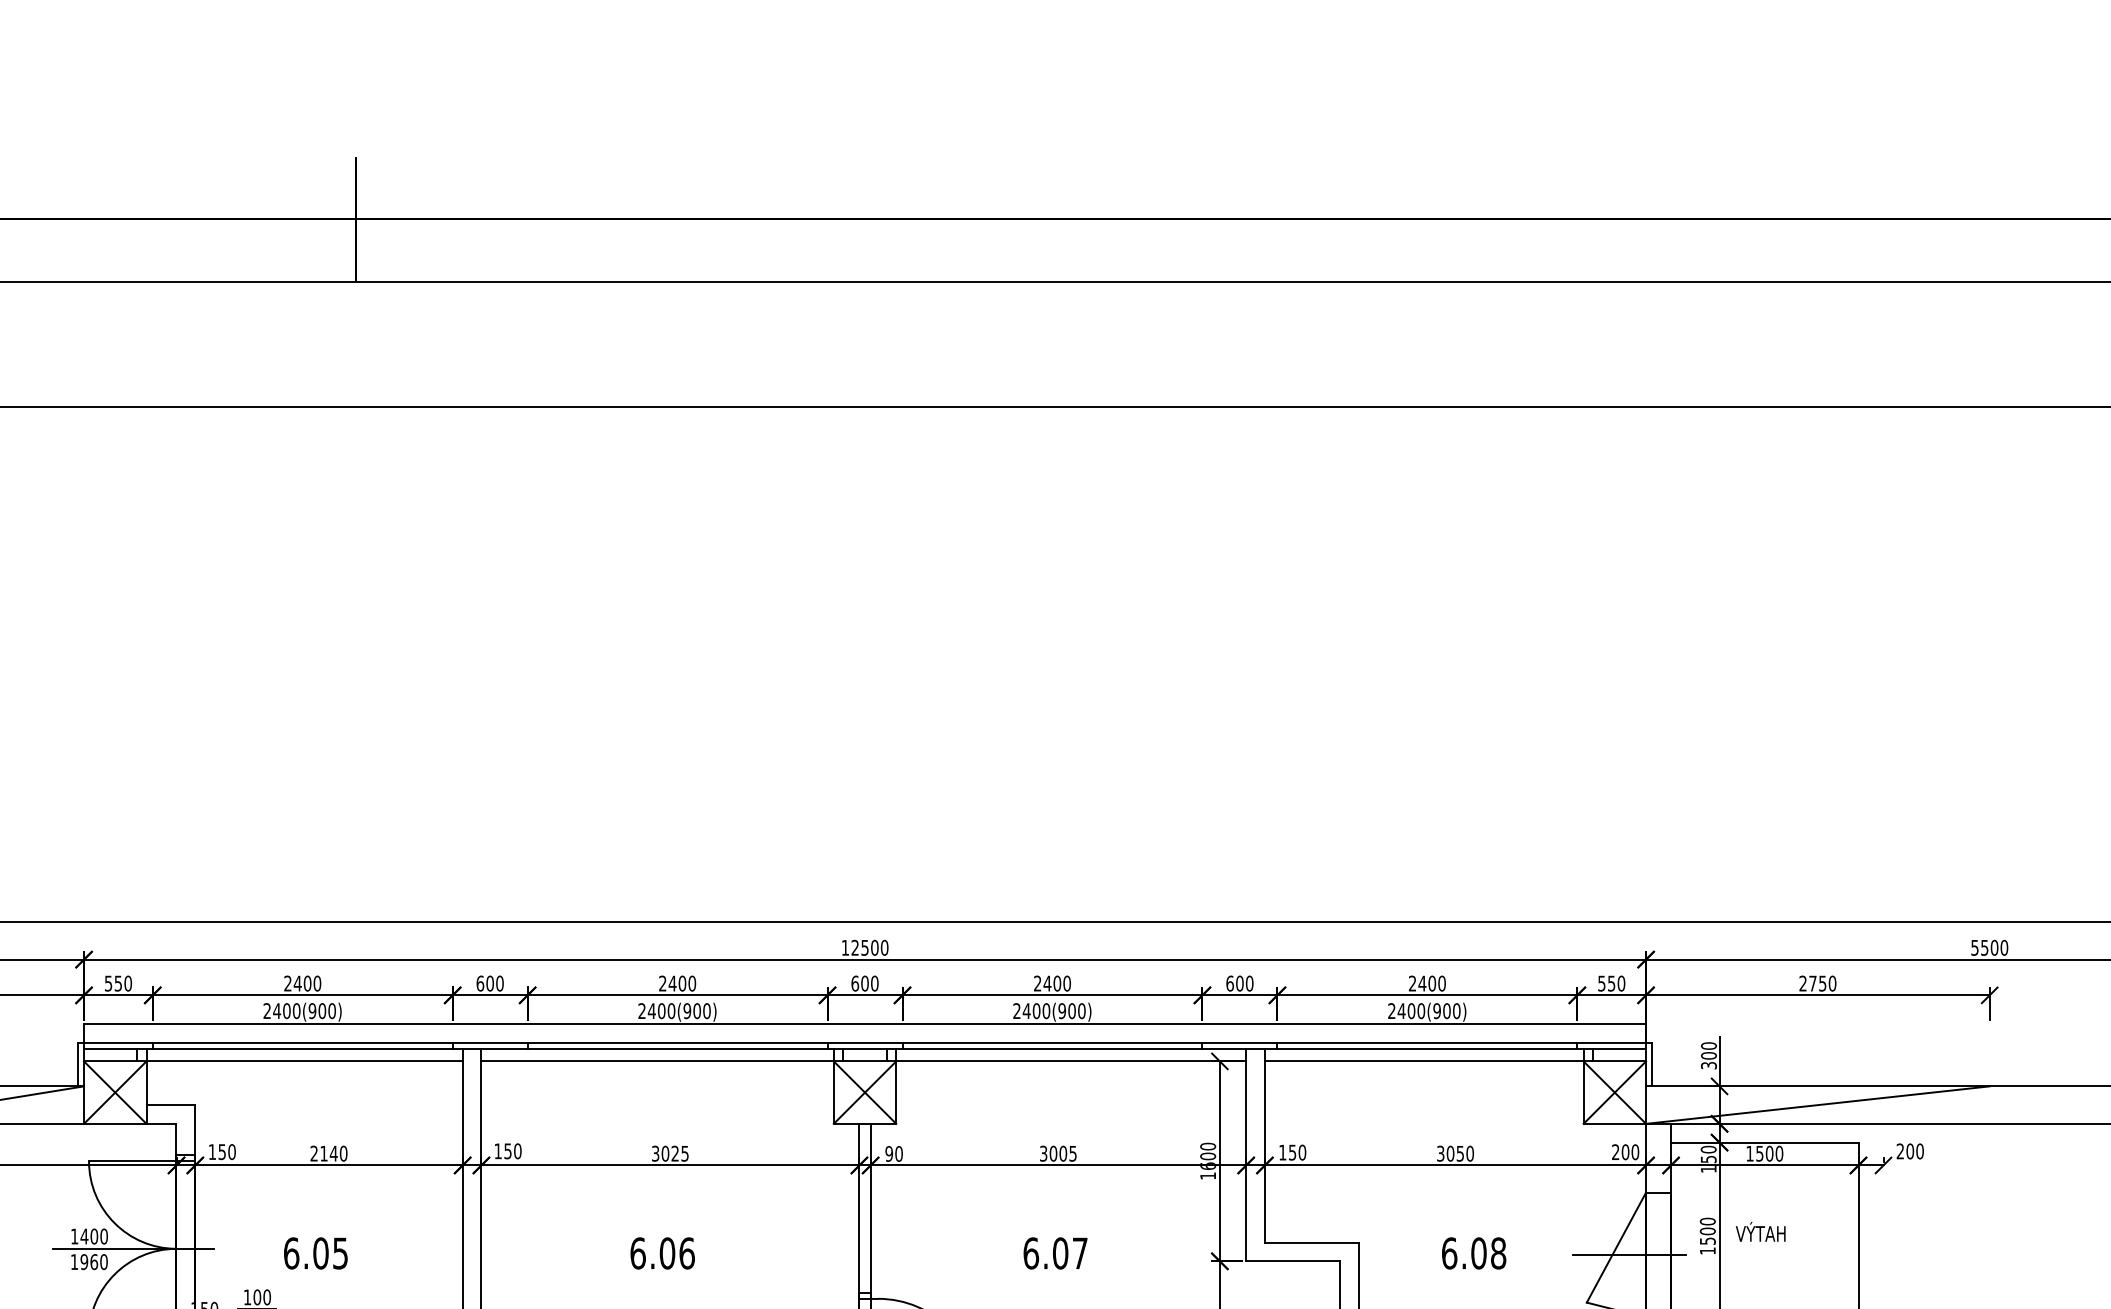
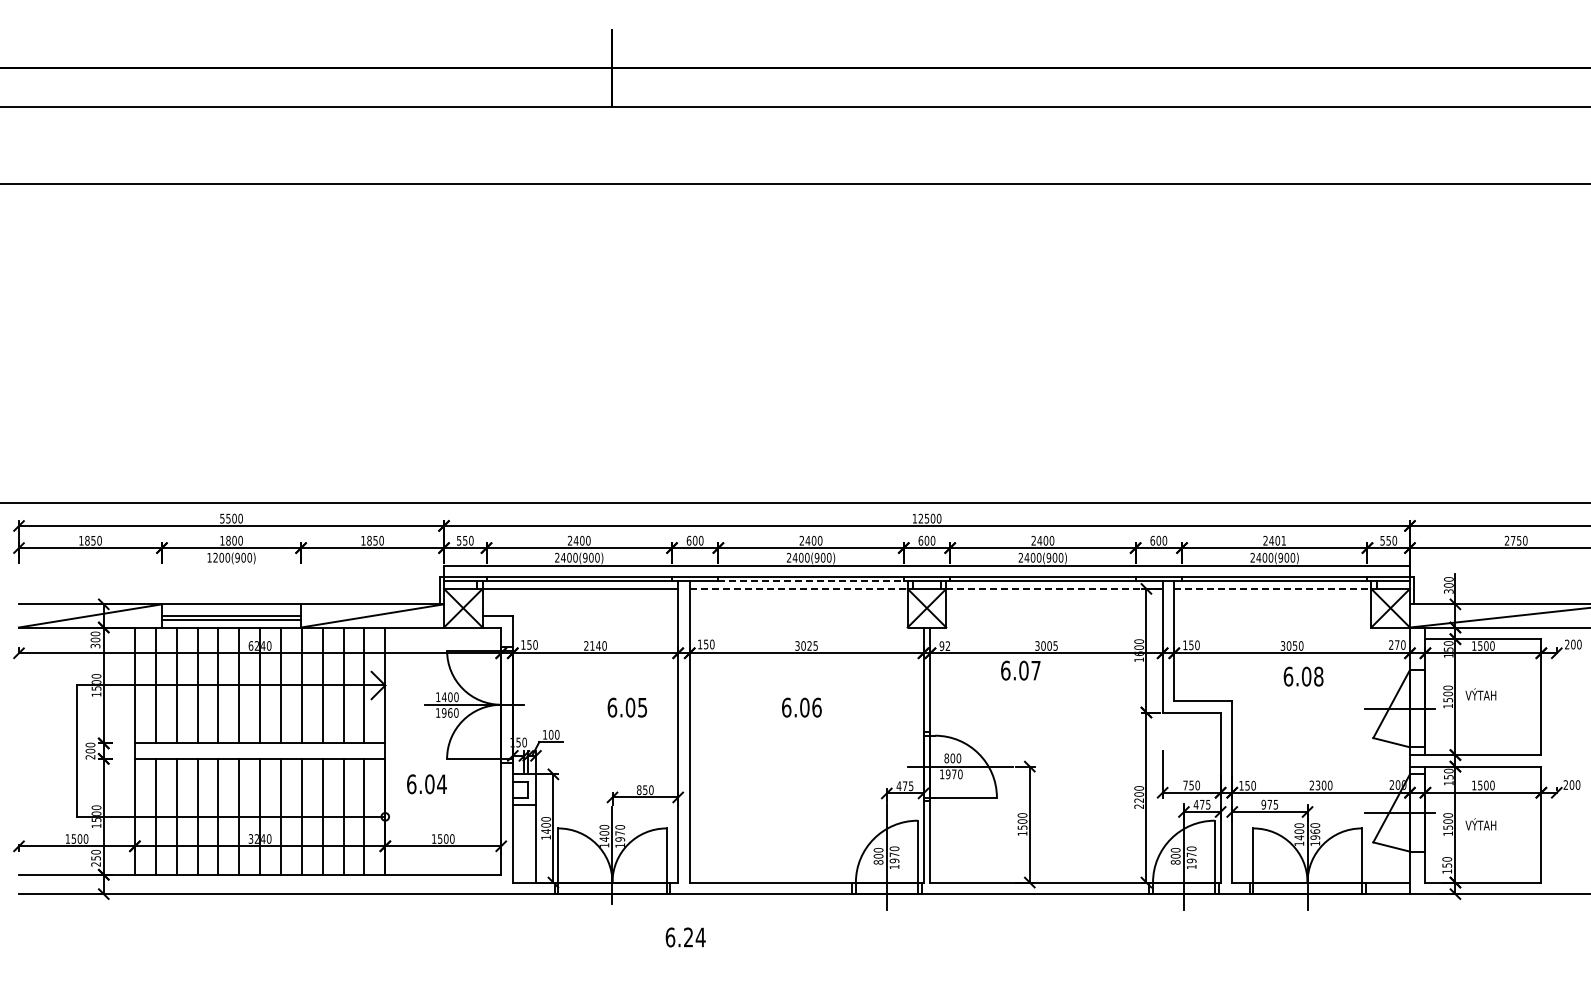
text: (1441, 983) -> (1283, 540), 2400 -> 2401
line: (678, 1049) -> (811, 581), solid -> dashed
line: (657, 1060) -> (798, 588), solid -> dashed
line: (1071, 1060) -> (1054, 588), solid -> dashed
line: (1423, 1060) -> (1272, 588), solid -> dashed
text: (1625, 1151) -> (1397, 644), 200 -> 270
text: (898, 1152) -> (947, 645), 90 -> 92
text: (314, 1253) -> (626, 707), moved
text: (1055, 1253) -> (1020, 670), moved
text: (1473, 1253) -> (1303, 676), moved

